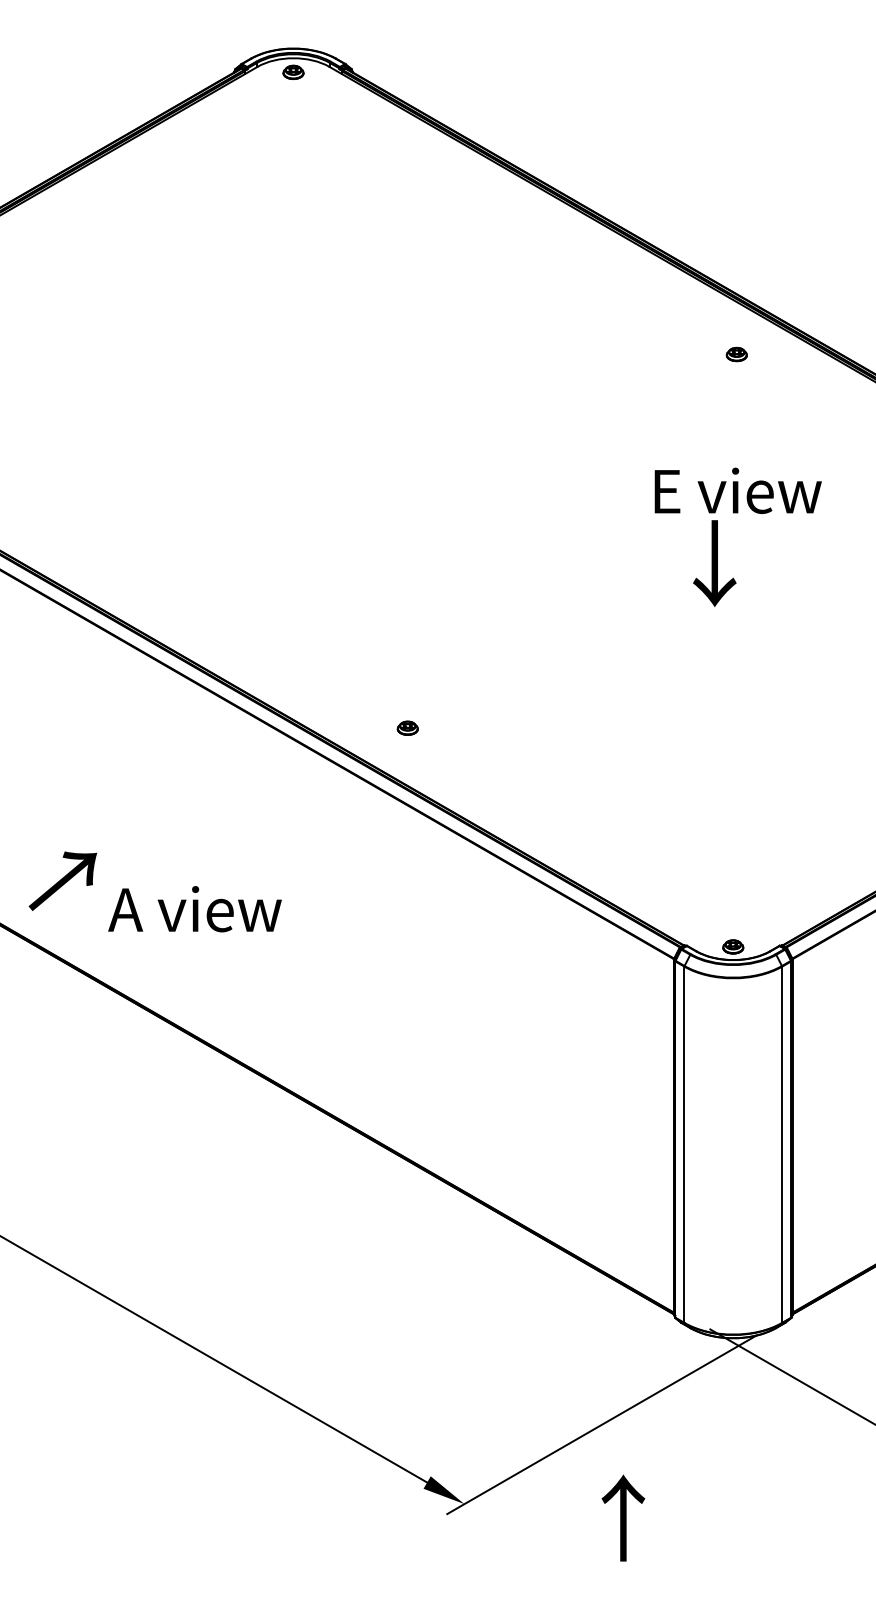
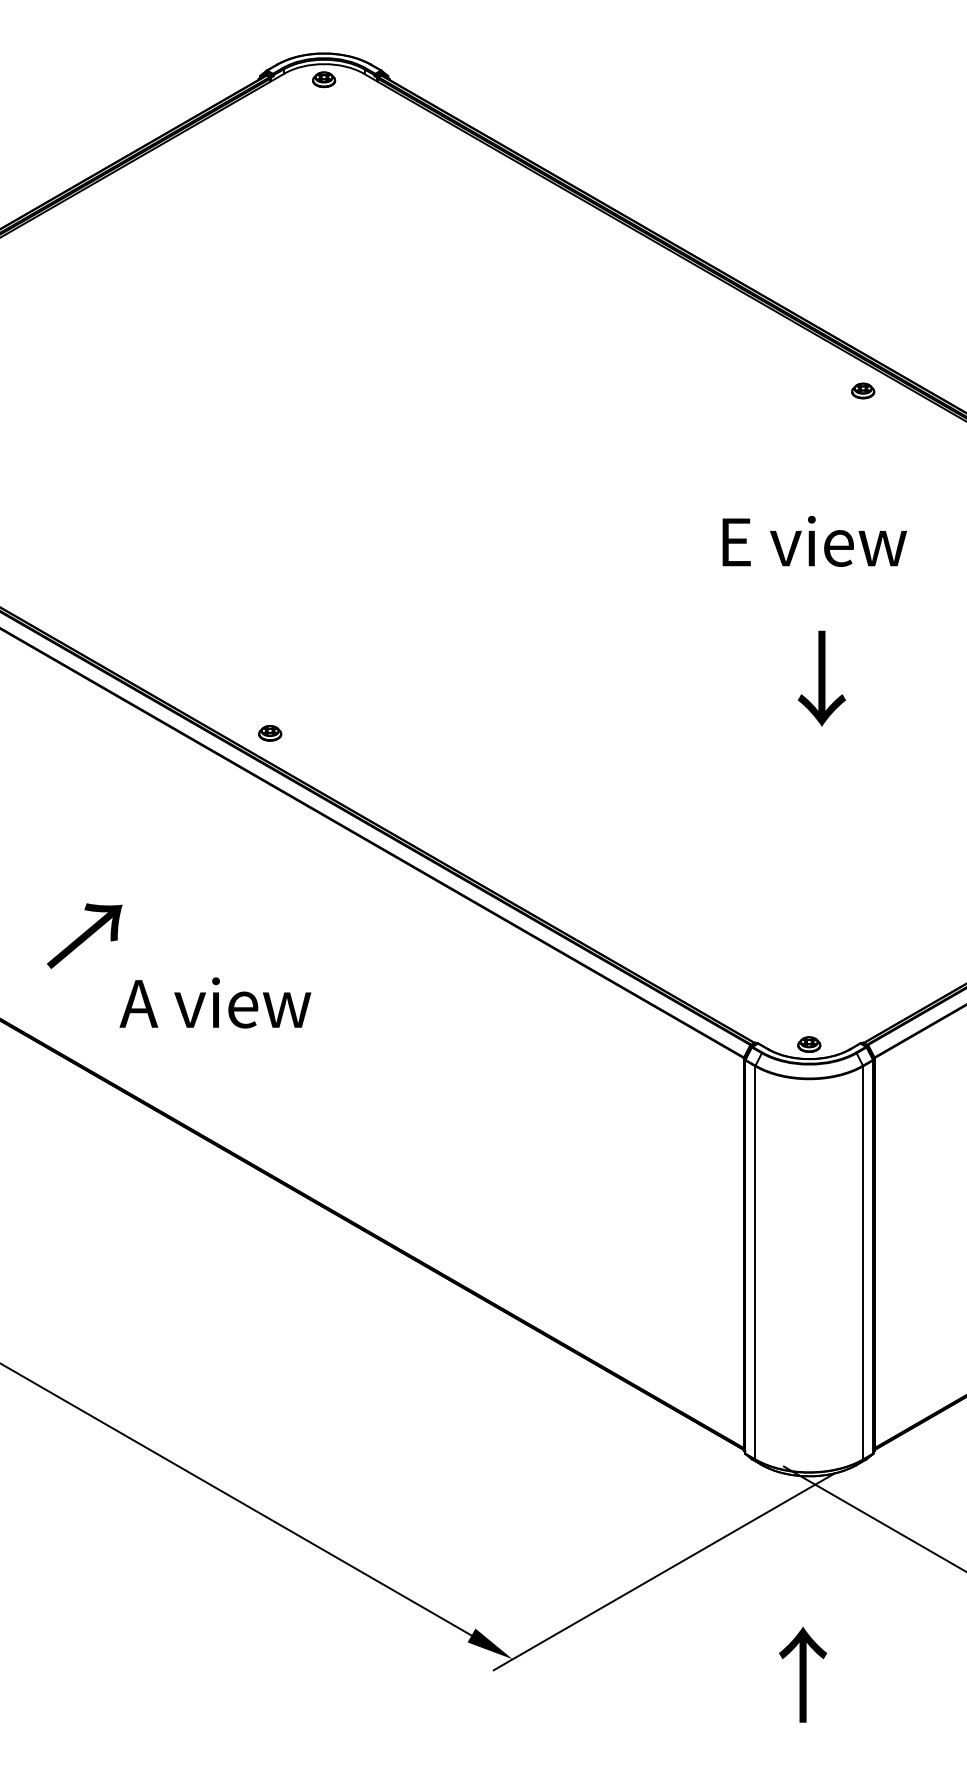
part: (737, 354) -> (863, 390), moved
text: (714, 563) -> (821, 678), moved
part: (408, 728) -> (270, 733), moved
text: (62, 880) -> (84, 935), moved
text: (622, 1517) -> (802, 1674), moved

